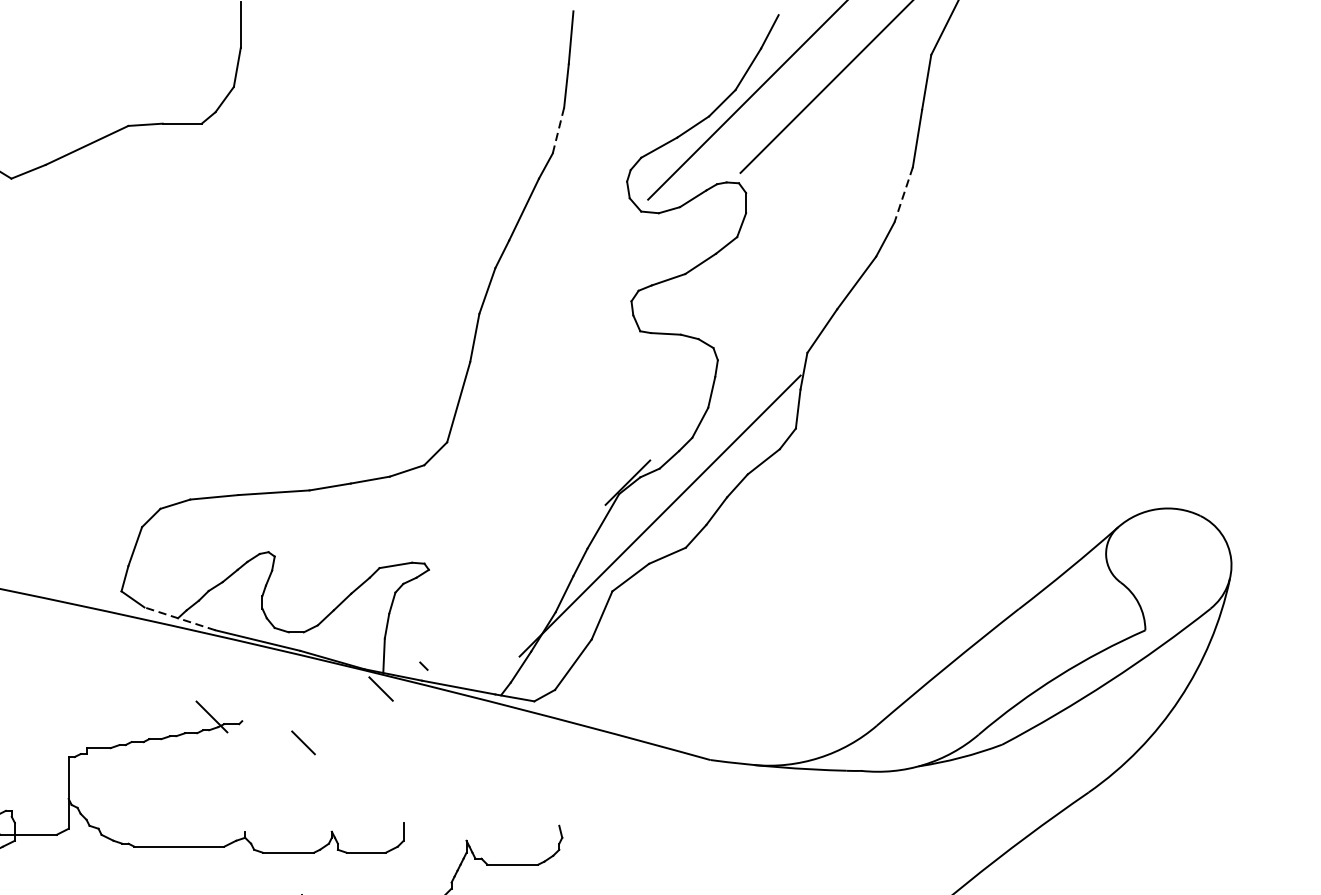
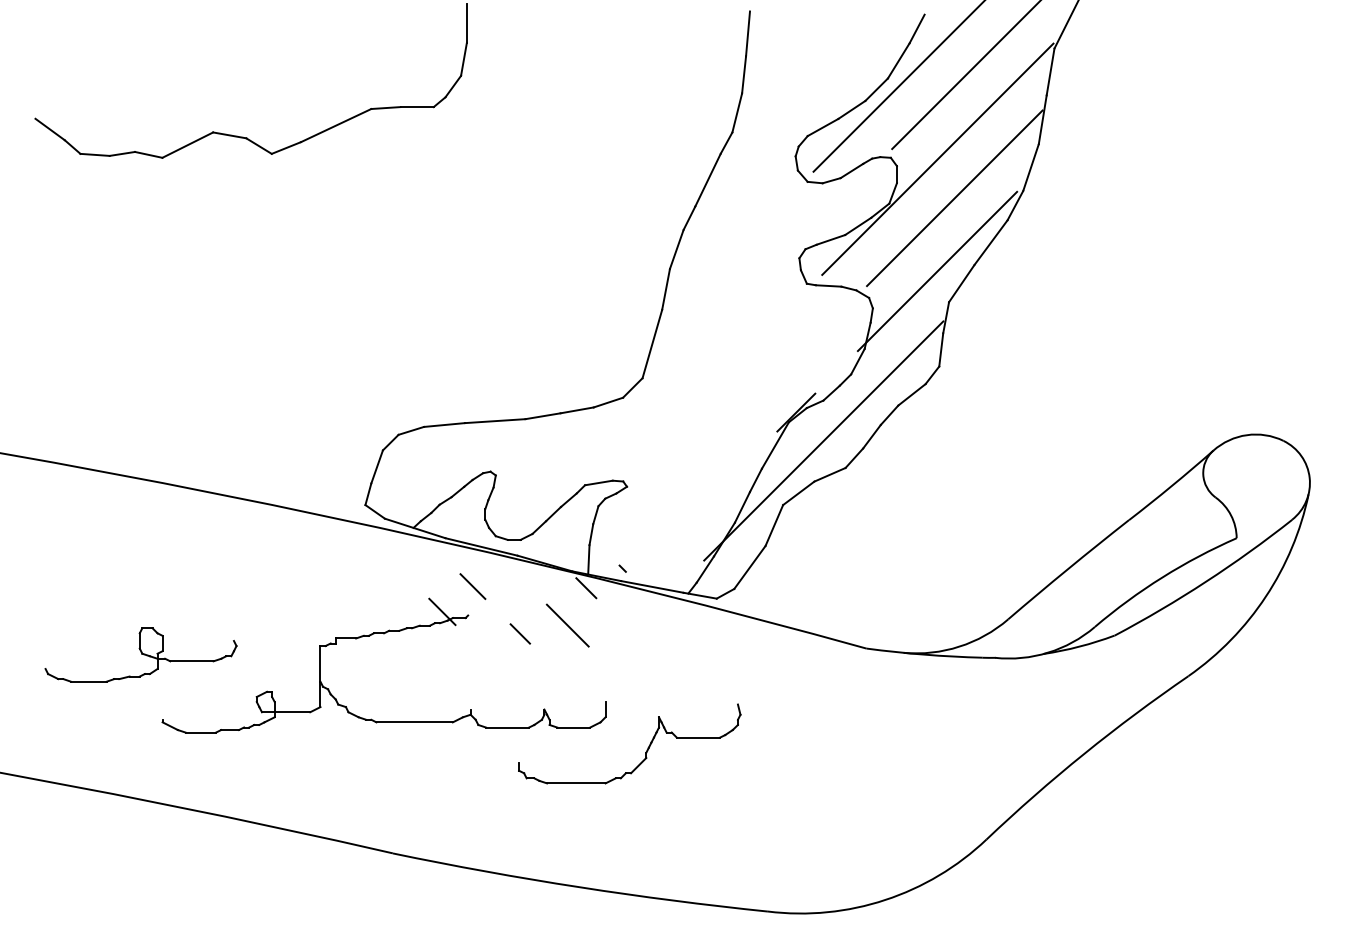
line: (558, 130) -> (737, 112), dashed -> solid
line: (793, 184) -> (937, 158), added
line: (904, 194) -> (1031, 167), dashed -> solid
line: (813, 231) -> (954, 198), added
line: (793, 316) -> (937, 271), added
line: (180, 618) -> (415, 528), dashed -> solid
line: (247, 687) -> (472, 586), added
line: (358, 732) -> (567, 625), added

